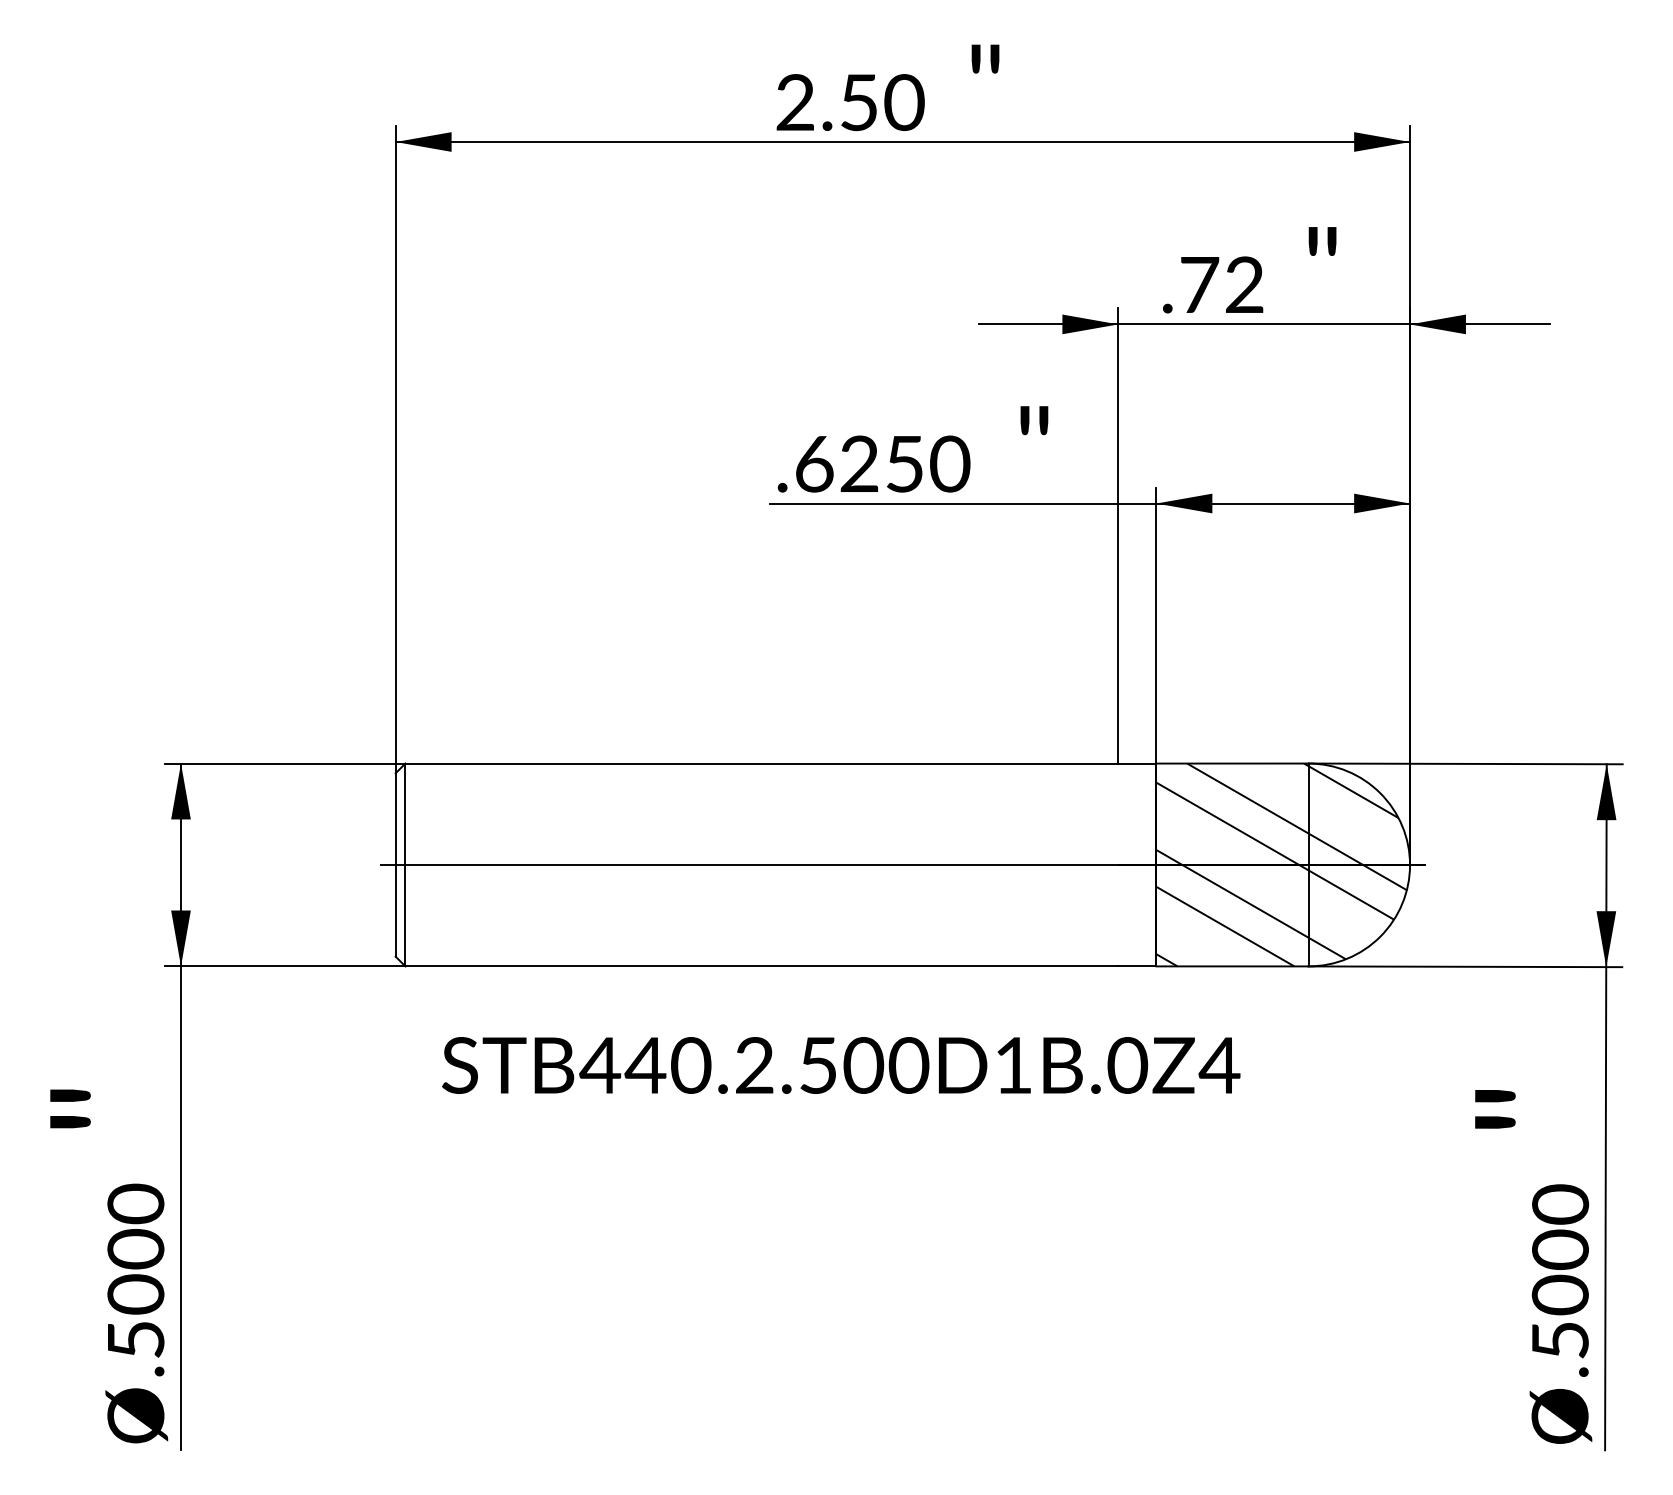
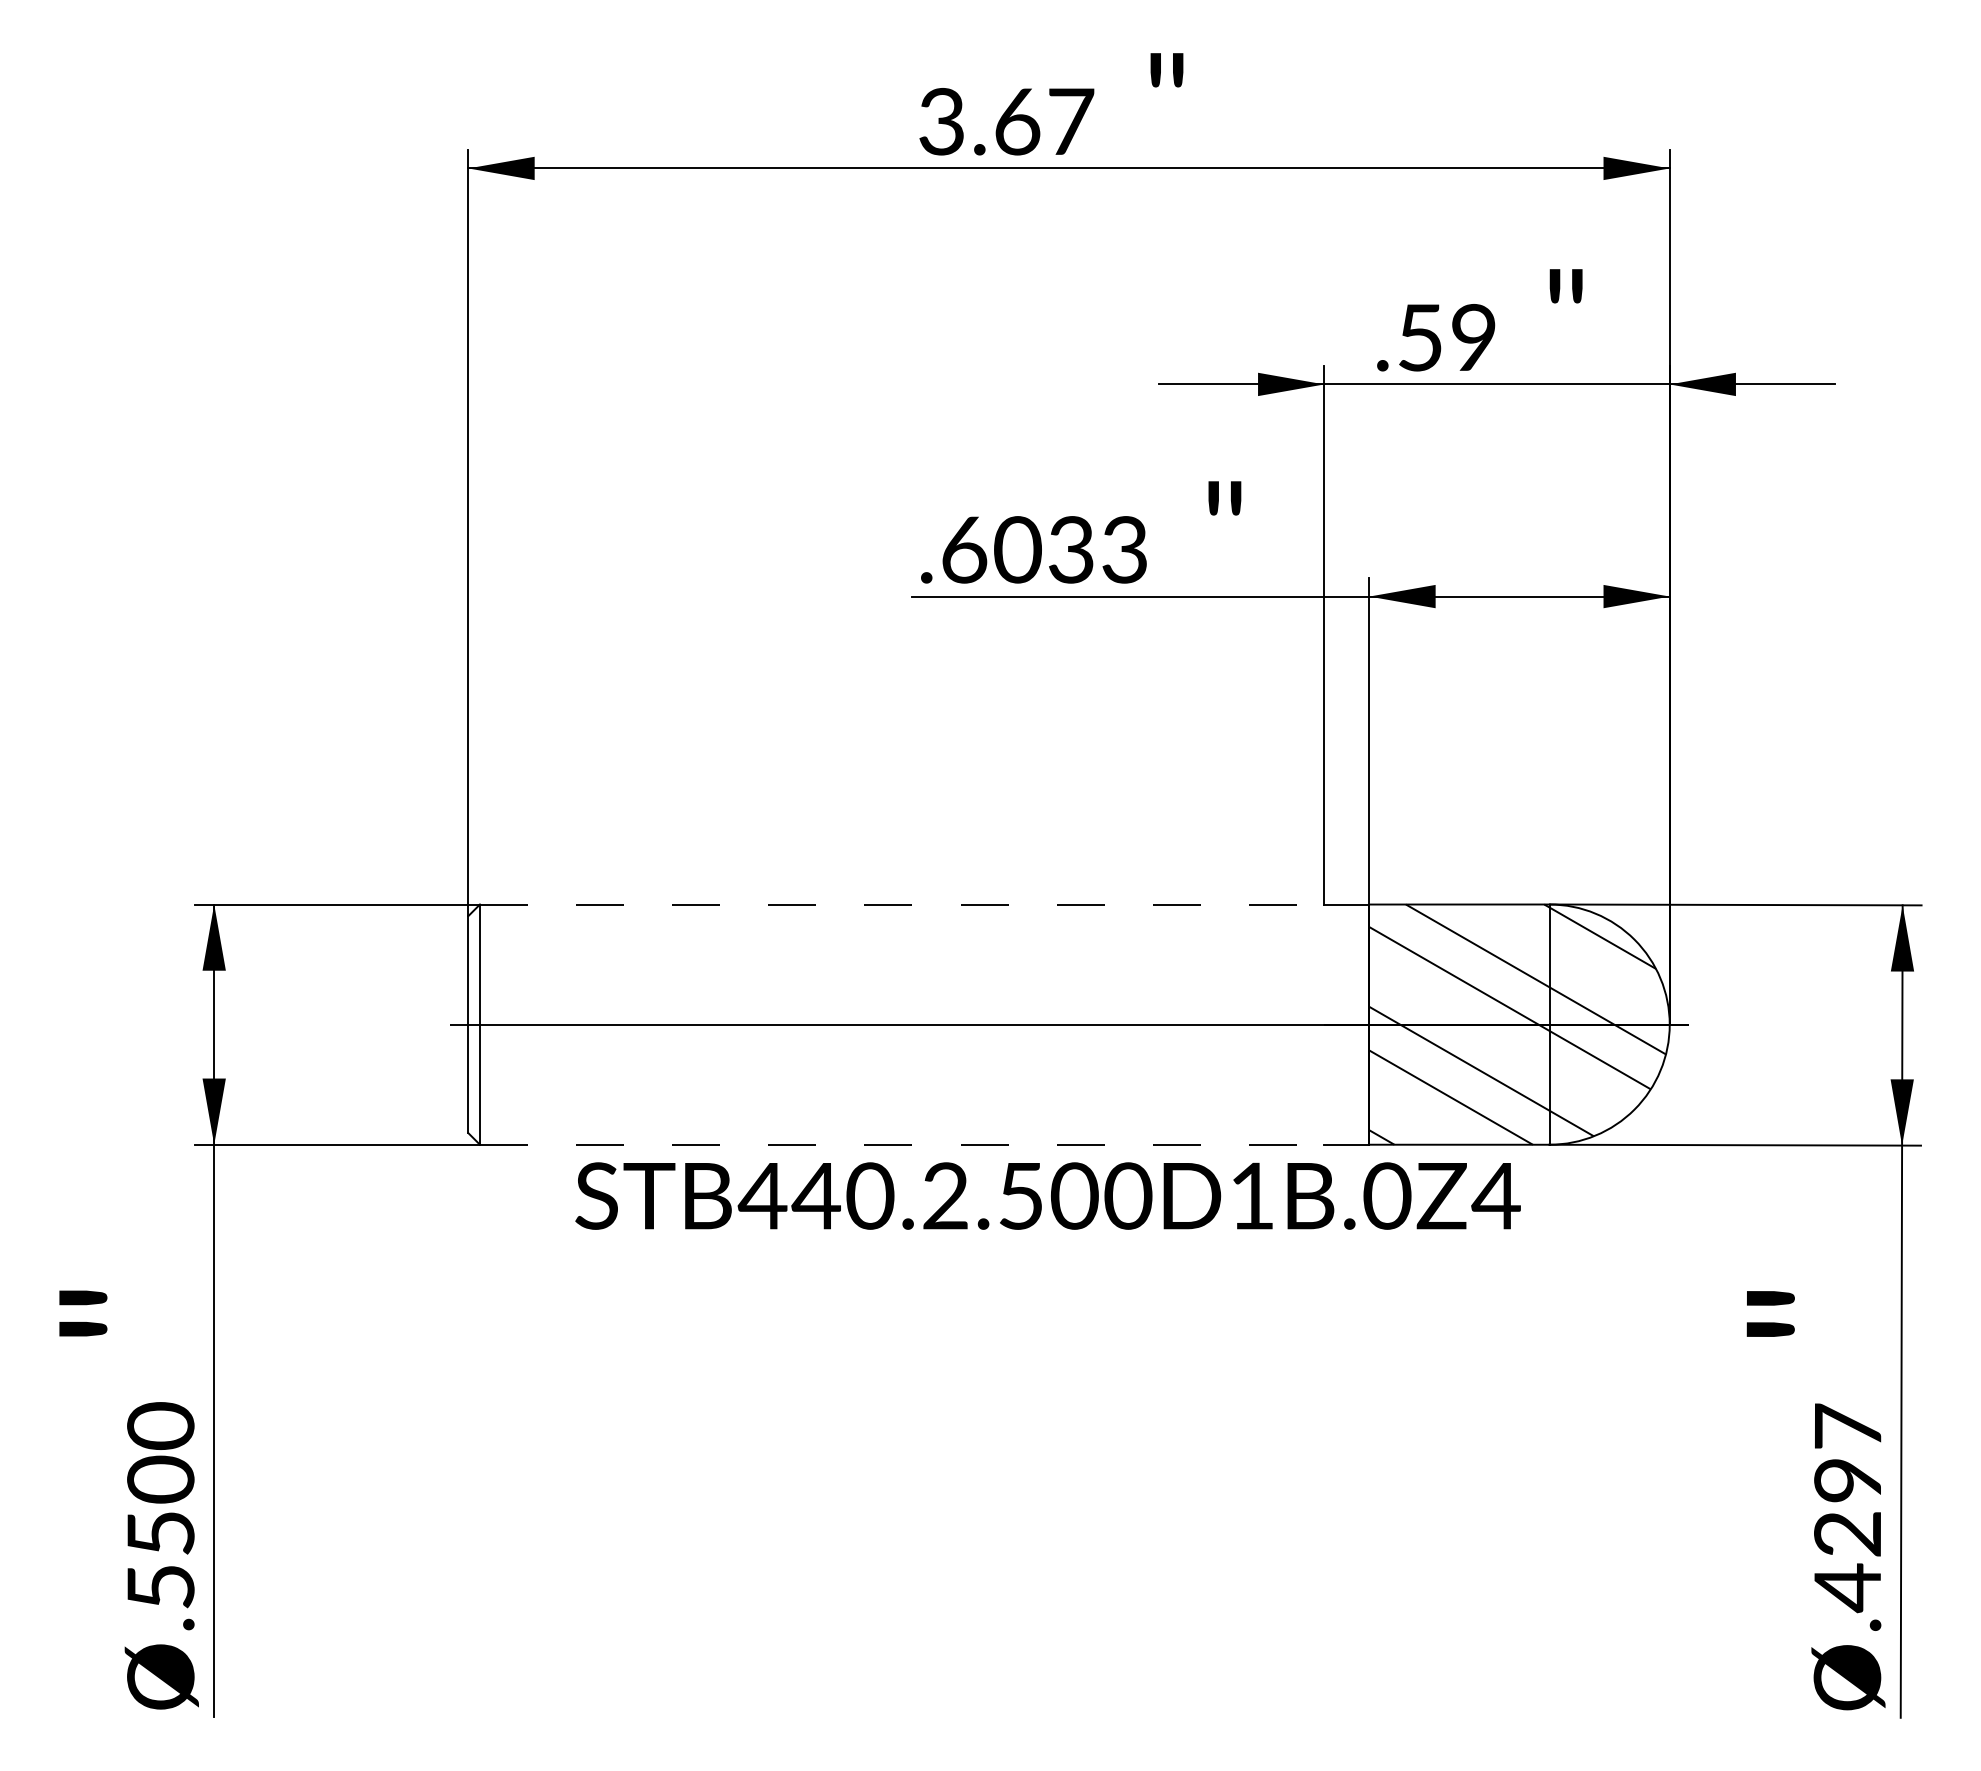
text: (850, 102) -> (1007, 121), 2.50 -> 3.67
text: (1221, 284) -> (1446, 337), .72 -> .59
text: (904, 463) -> (1071, 549), .6250 -> .6033
line: (762, 763) -> (902, 904), solid -> dashed
line: (762, 966) -> (902, 1144), solid -> dashed
text: (840, 1064) -> (1047, 1195), moved
text: (1560, 1272) -> (1847, 1507), .5000 -> .4297
text: (135, 1294) -> (160, 1533), .5000 -> .5500

